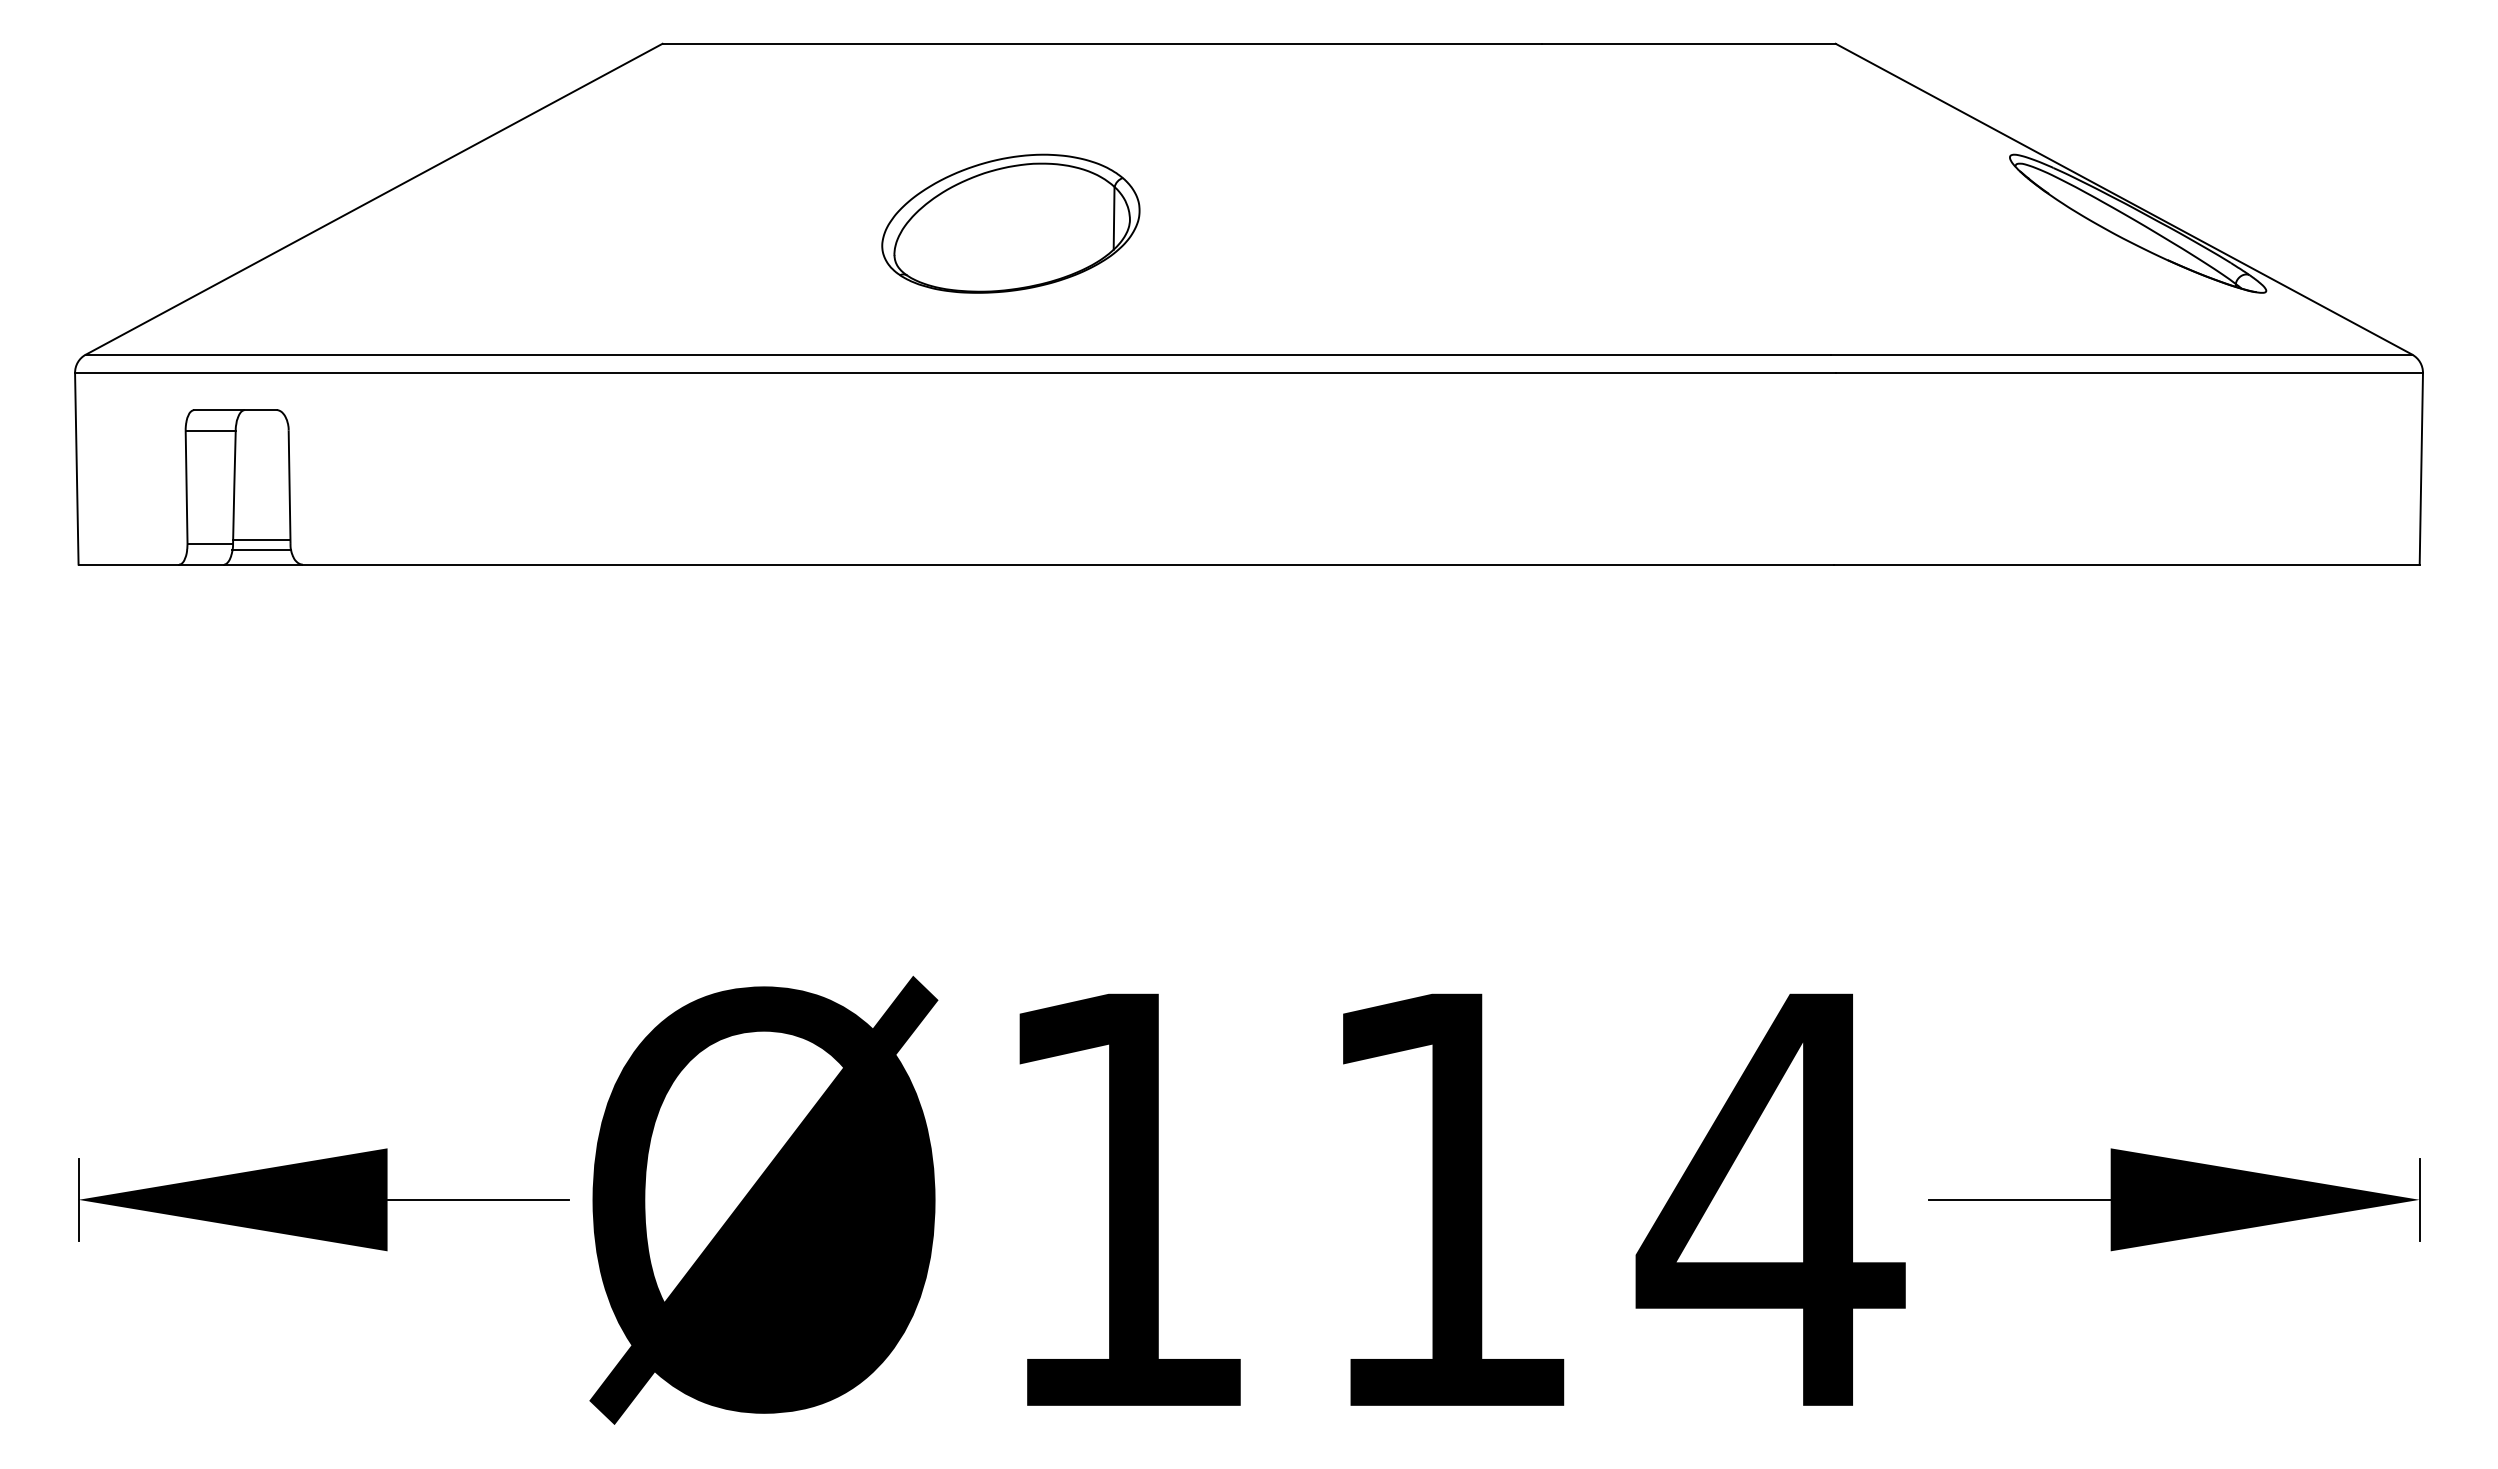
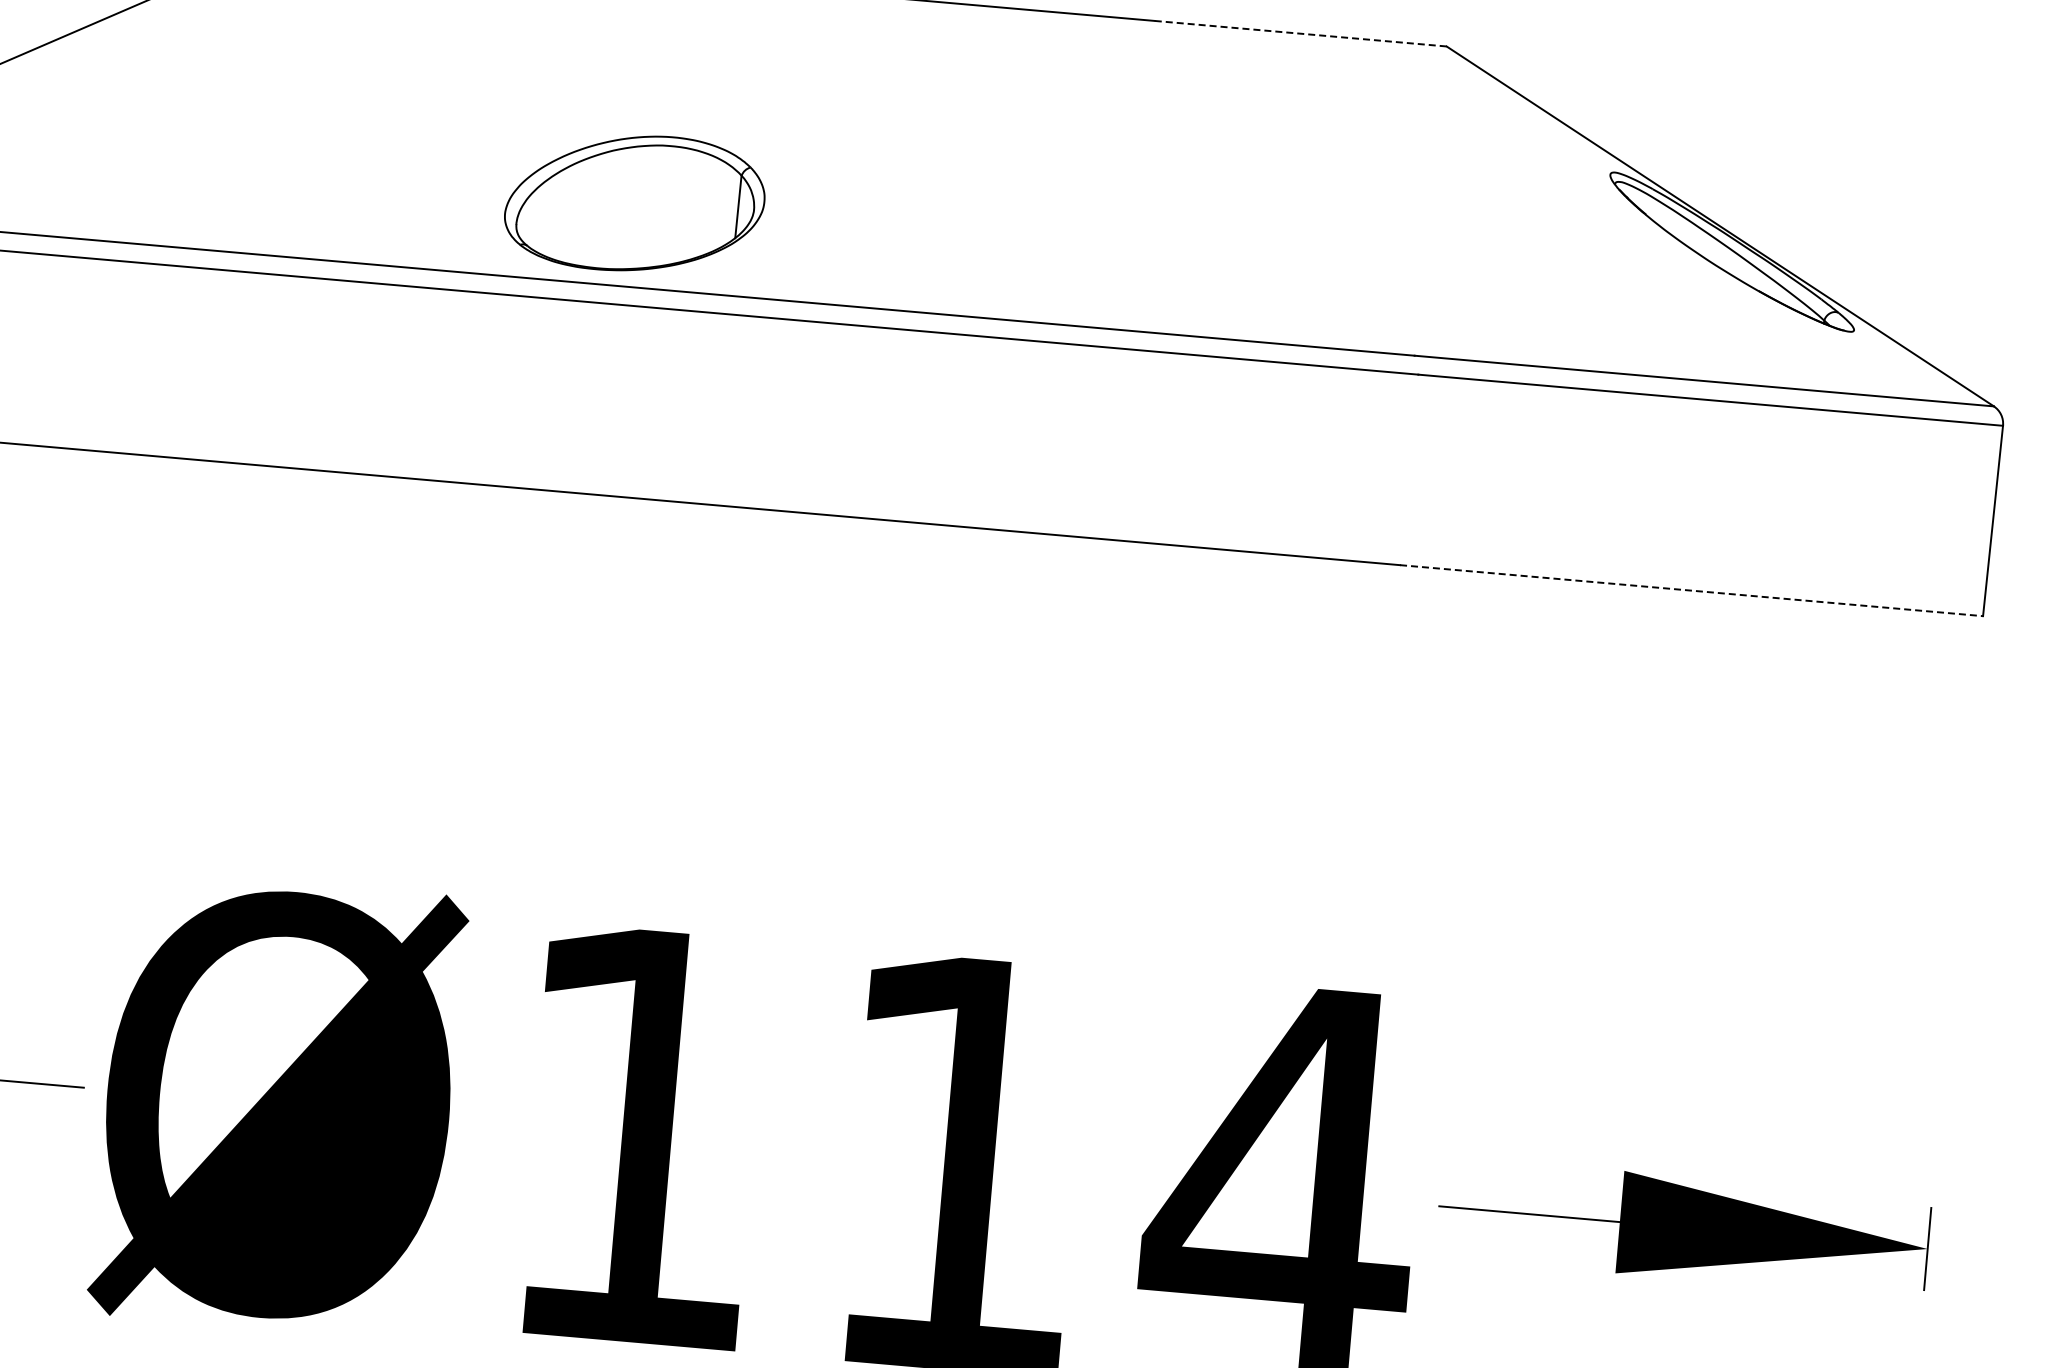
line: (1689, 43) -> (1301, 33), solid -> dashed
part: (1010, 223) -> (634, 203), moved
line: (2127, 564) -> (1691, 590), solid -> dashed

